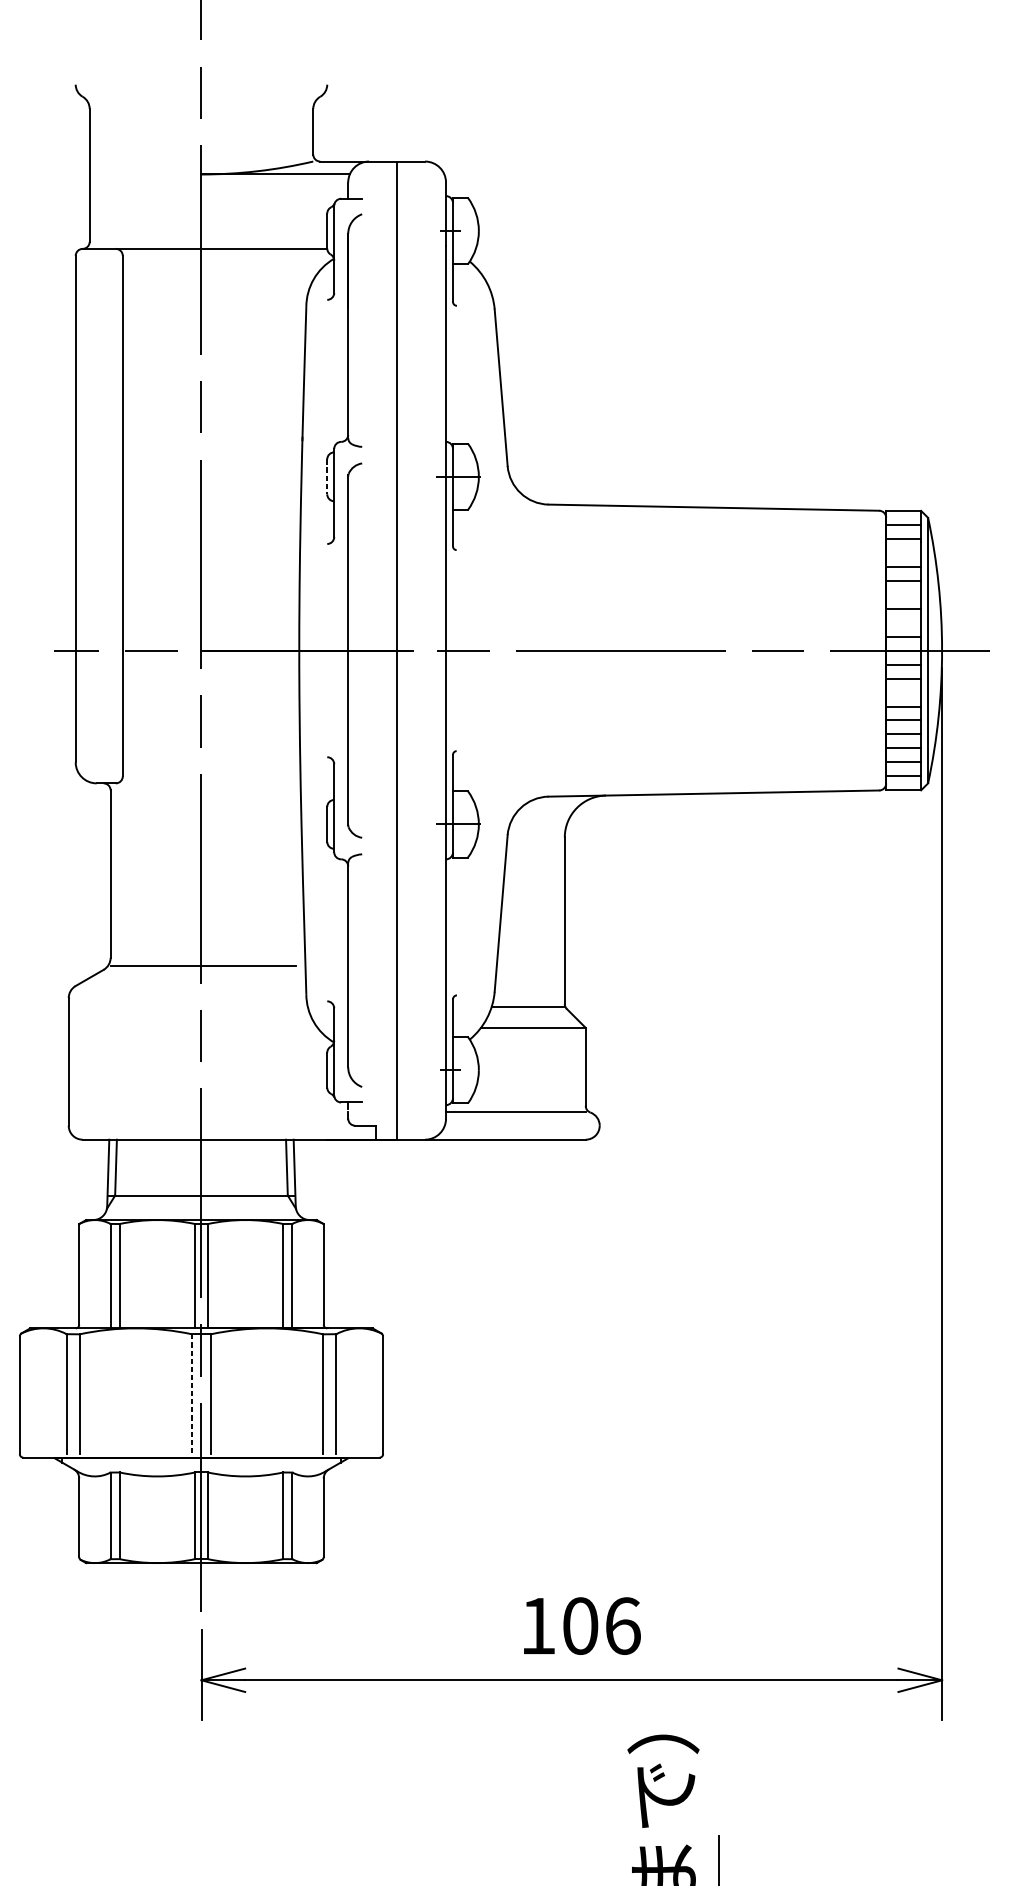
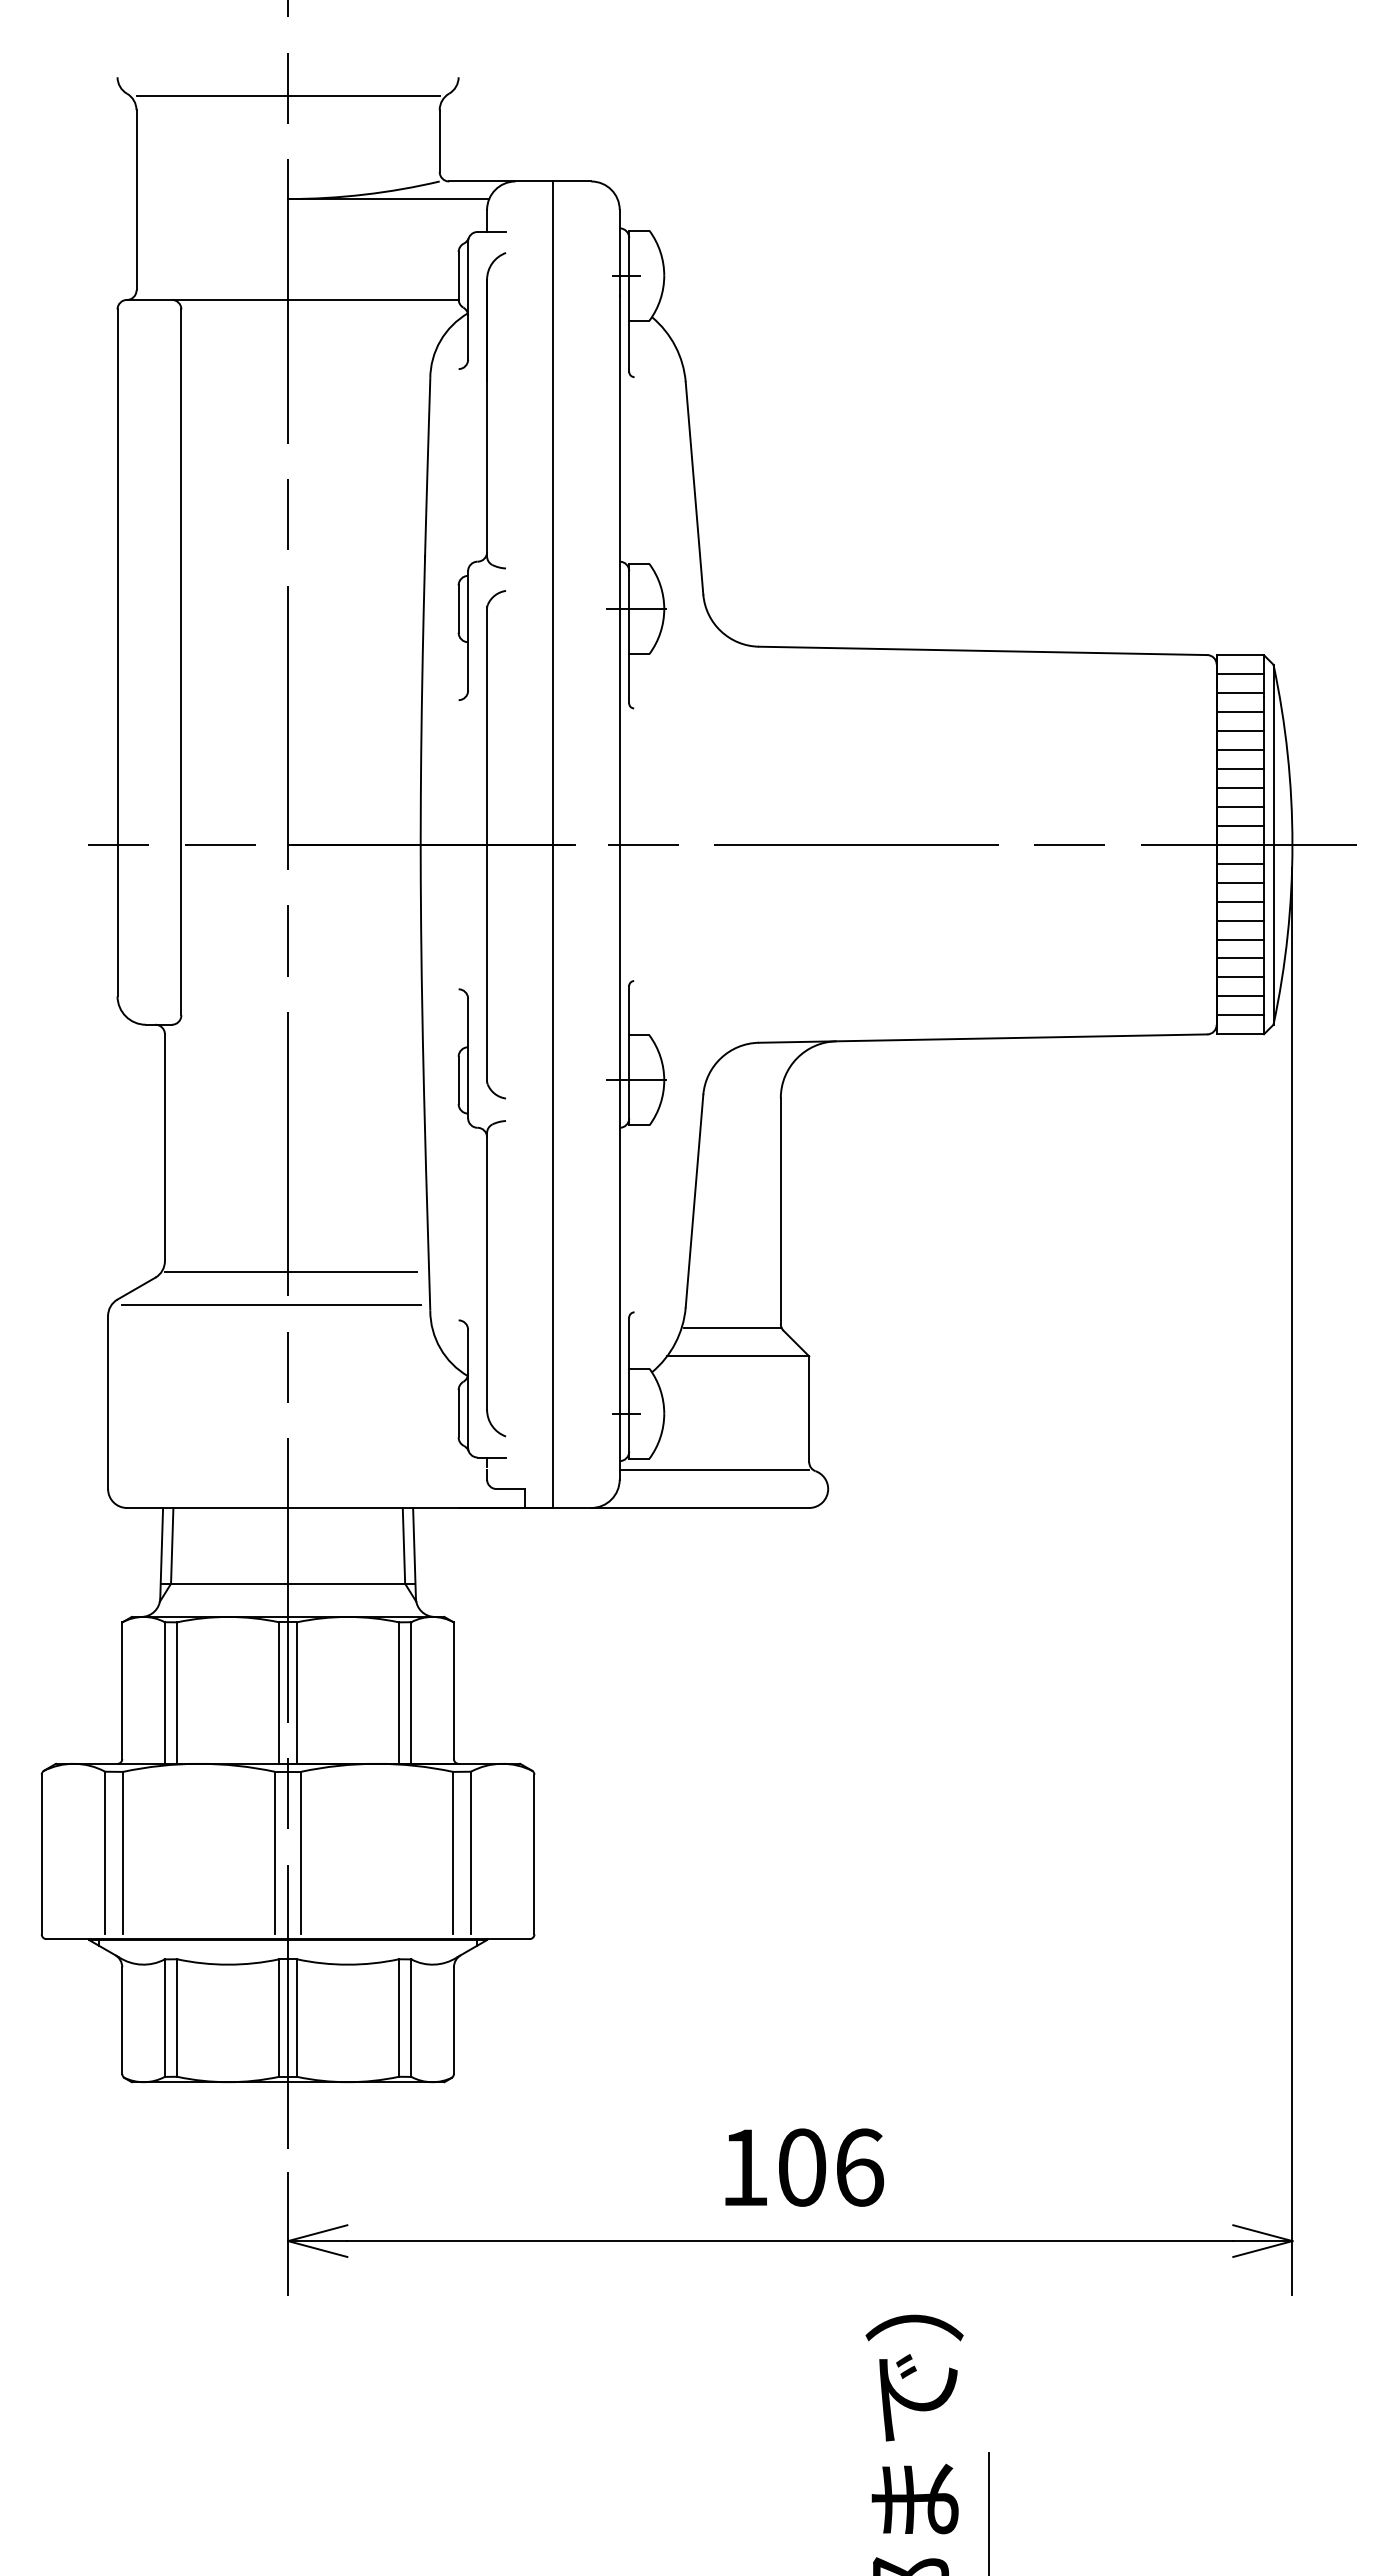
line: (201, 98) -> (287, 96), added
line: (327, 477) -> (458, 609), dashed -> solid
line: (903, 553) -> (1240, 712), added
line: (903, 594) -> (1240, 768), added
line: (903, 622) -> (1240, 806), added
line: (903, 692) -> (1240, 901), added
line: (188, 990) -> (270, 1305), added
line: (192, 1394) -> (275, 1853), dashed -> solid

